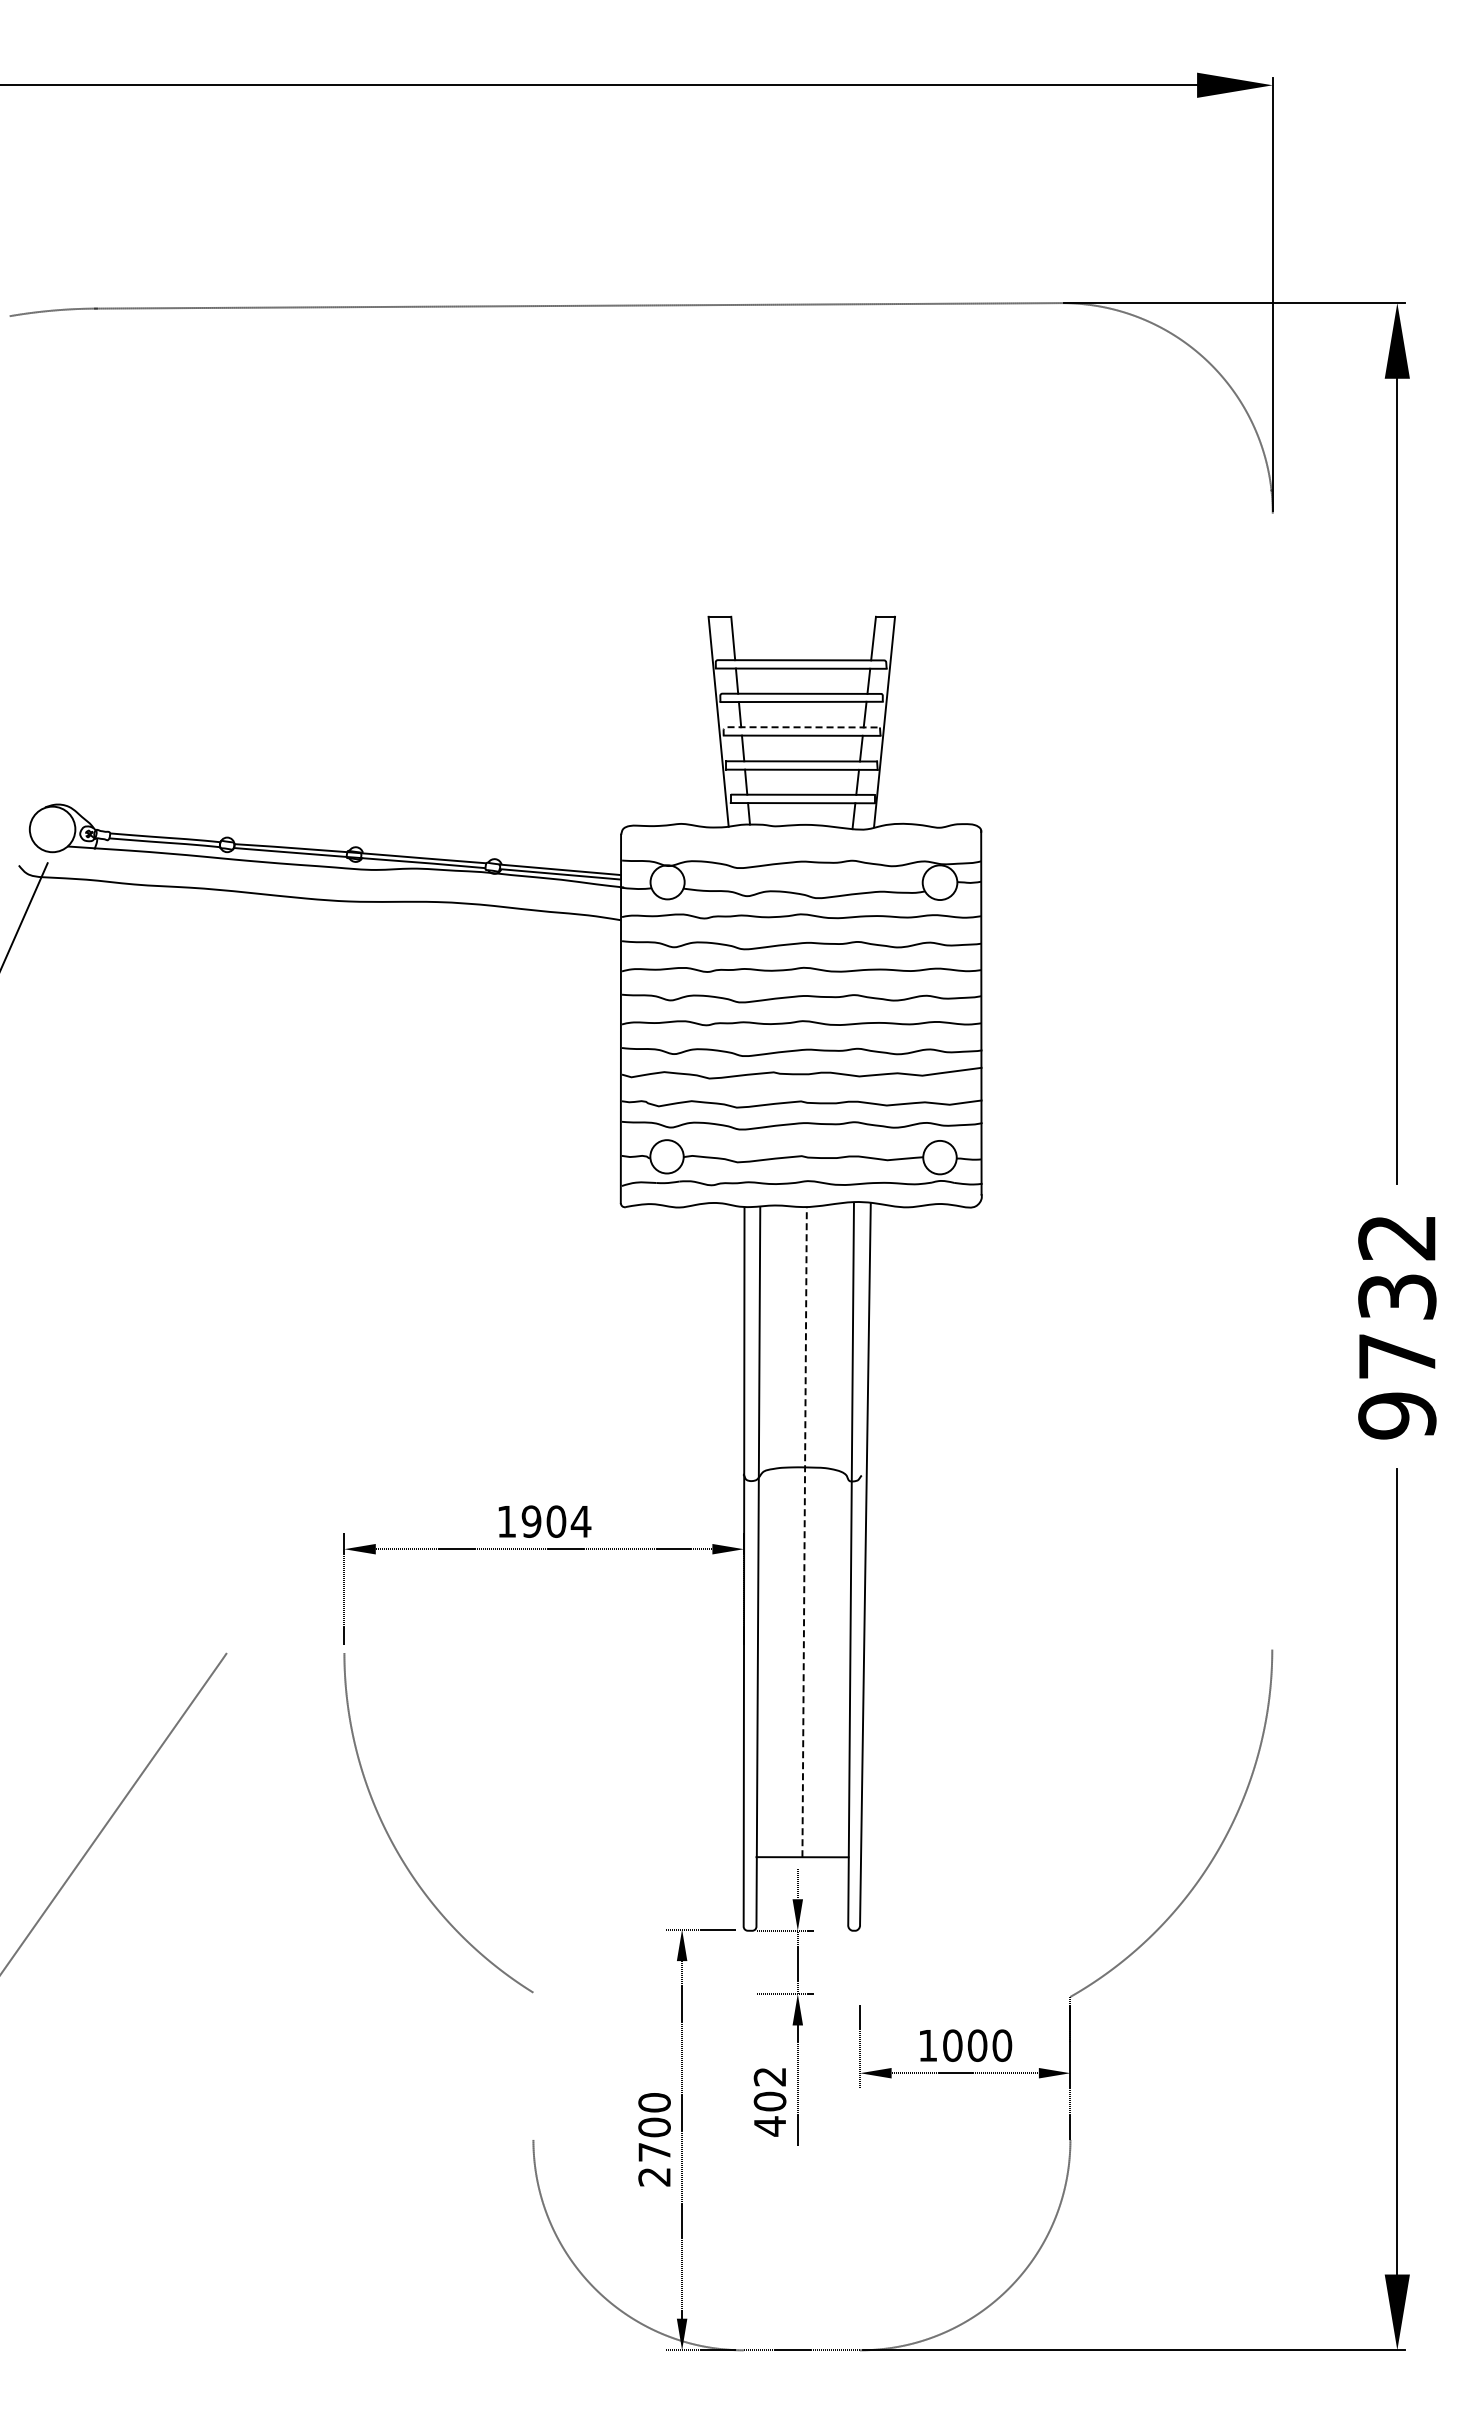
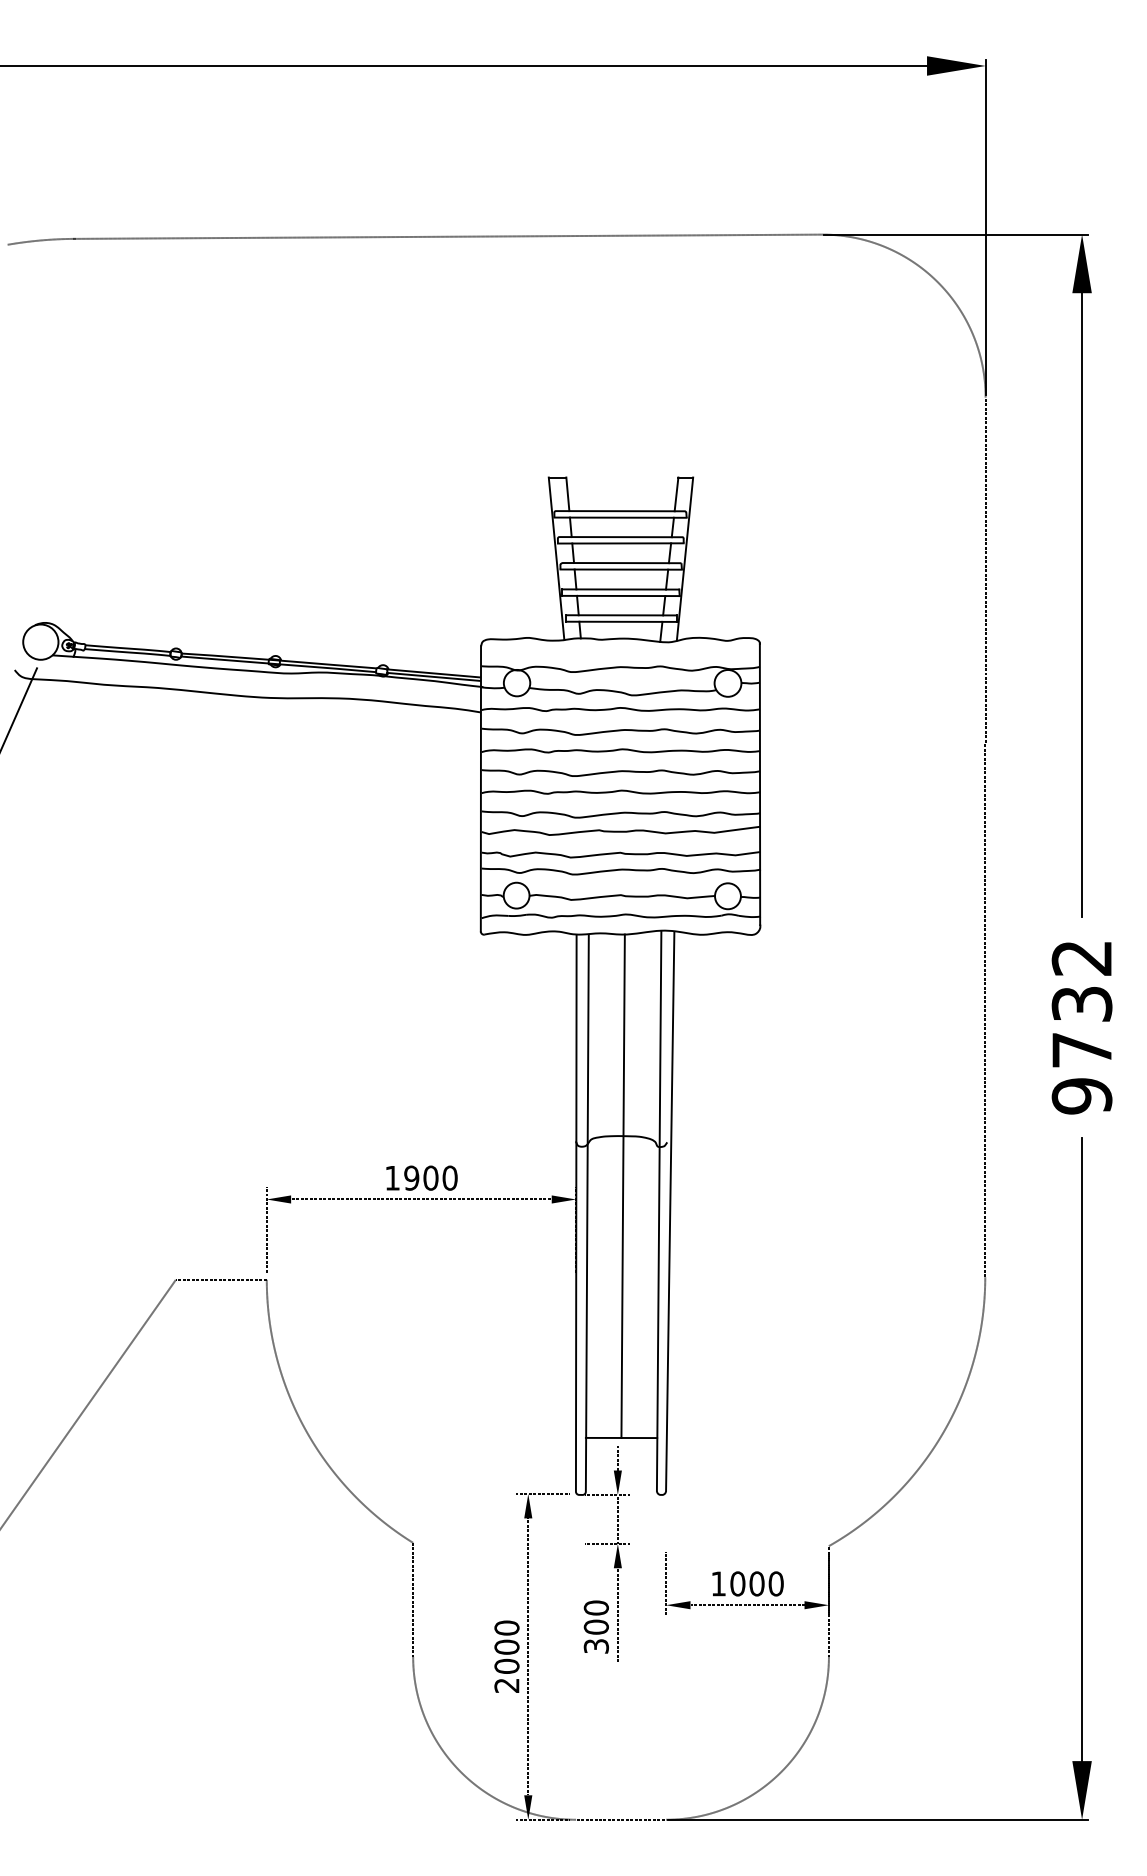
line: (794, 727) -> (615, 563), dashed -> solid
line: (1272, 1081) -> (985, 837), added
text: (580, 1521) -> (449, 1178), 1904 -> 1900
line: (804, 1531) -> (623, 1185), dashed -> solid
line: (285, 1653) -> (221, 1280), added
line: (533, 2065) -> (413, 1599), added
text: (769, 2101) -> (595, 1627), 402 -> 300
text: (654, 2151) -> (506, 1665), 2700 -> 2000

